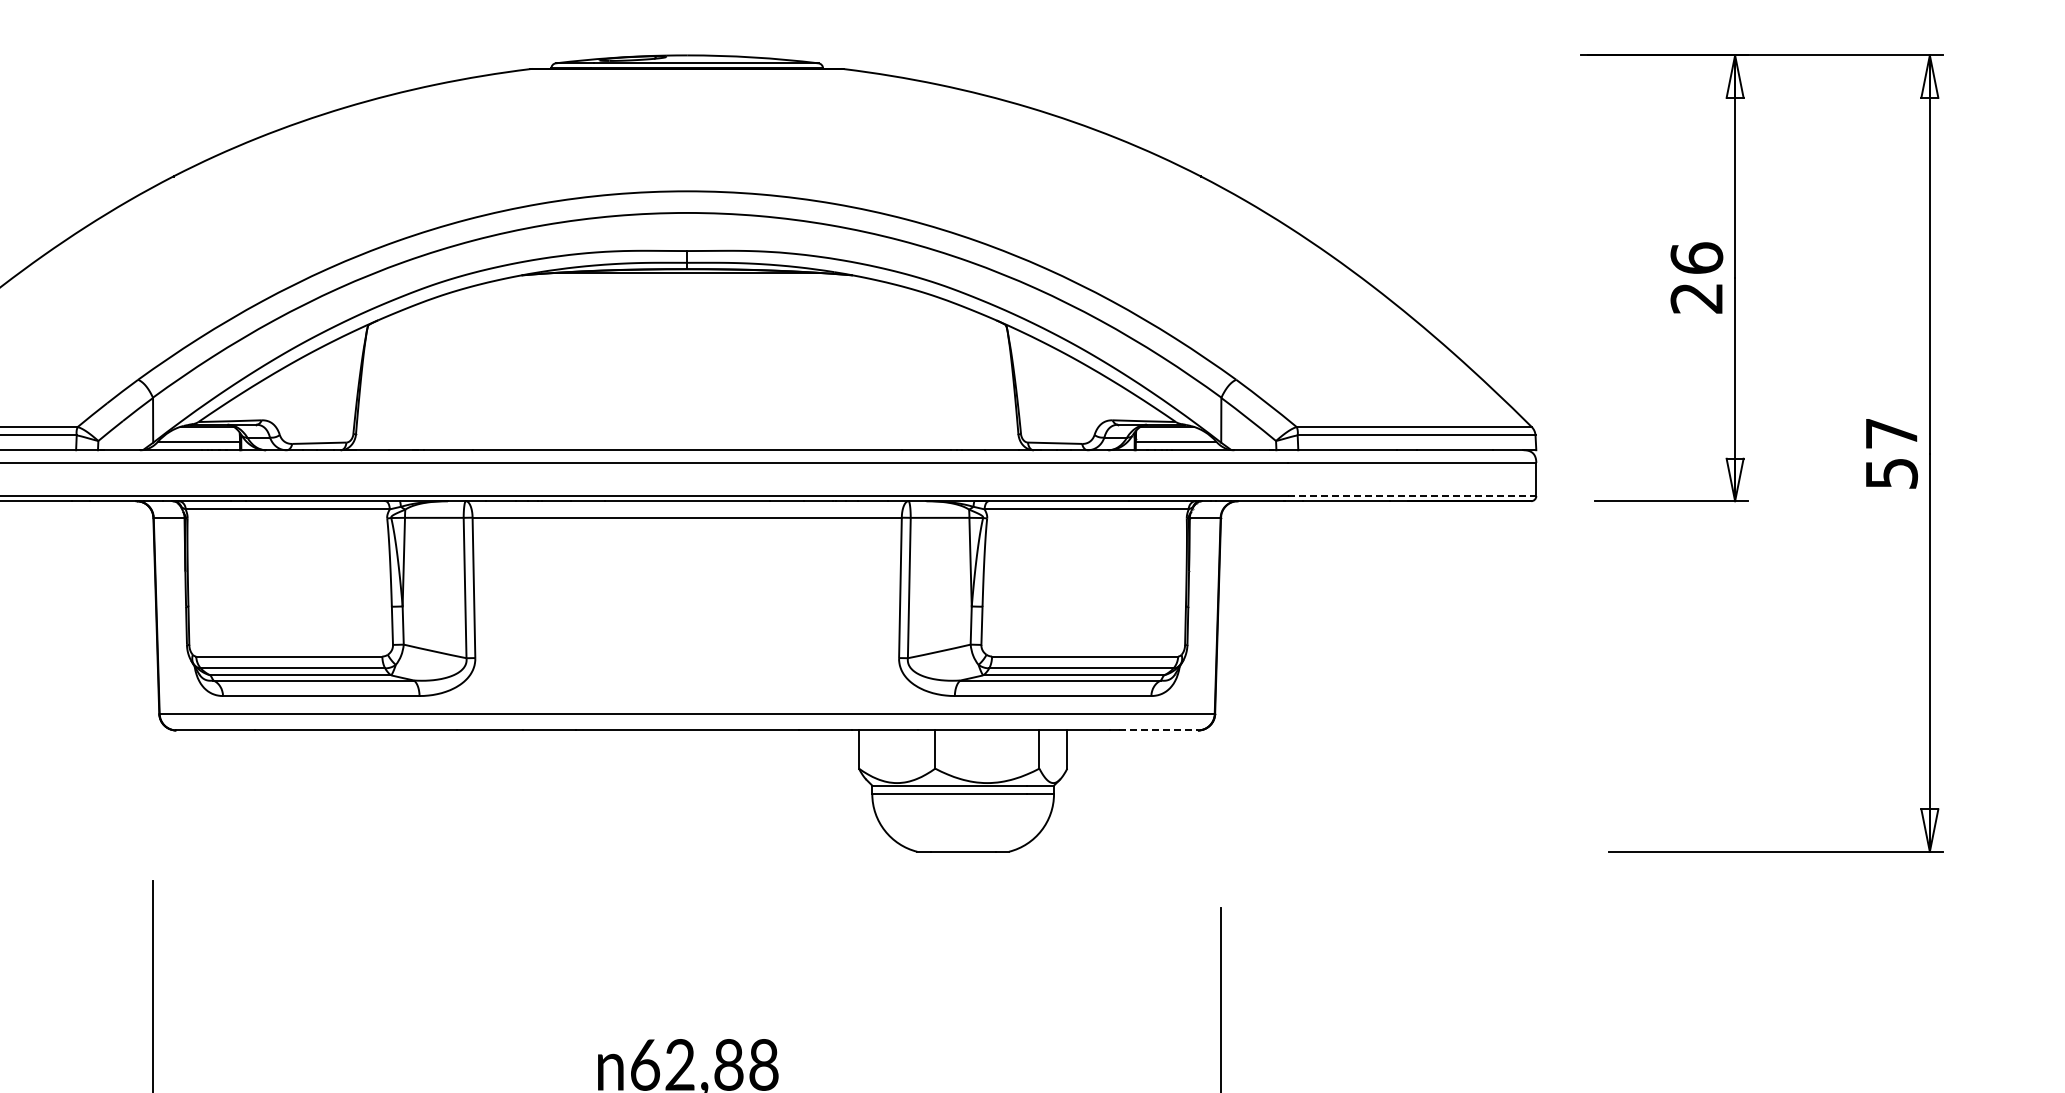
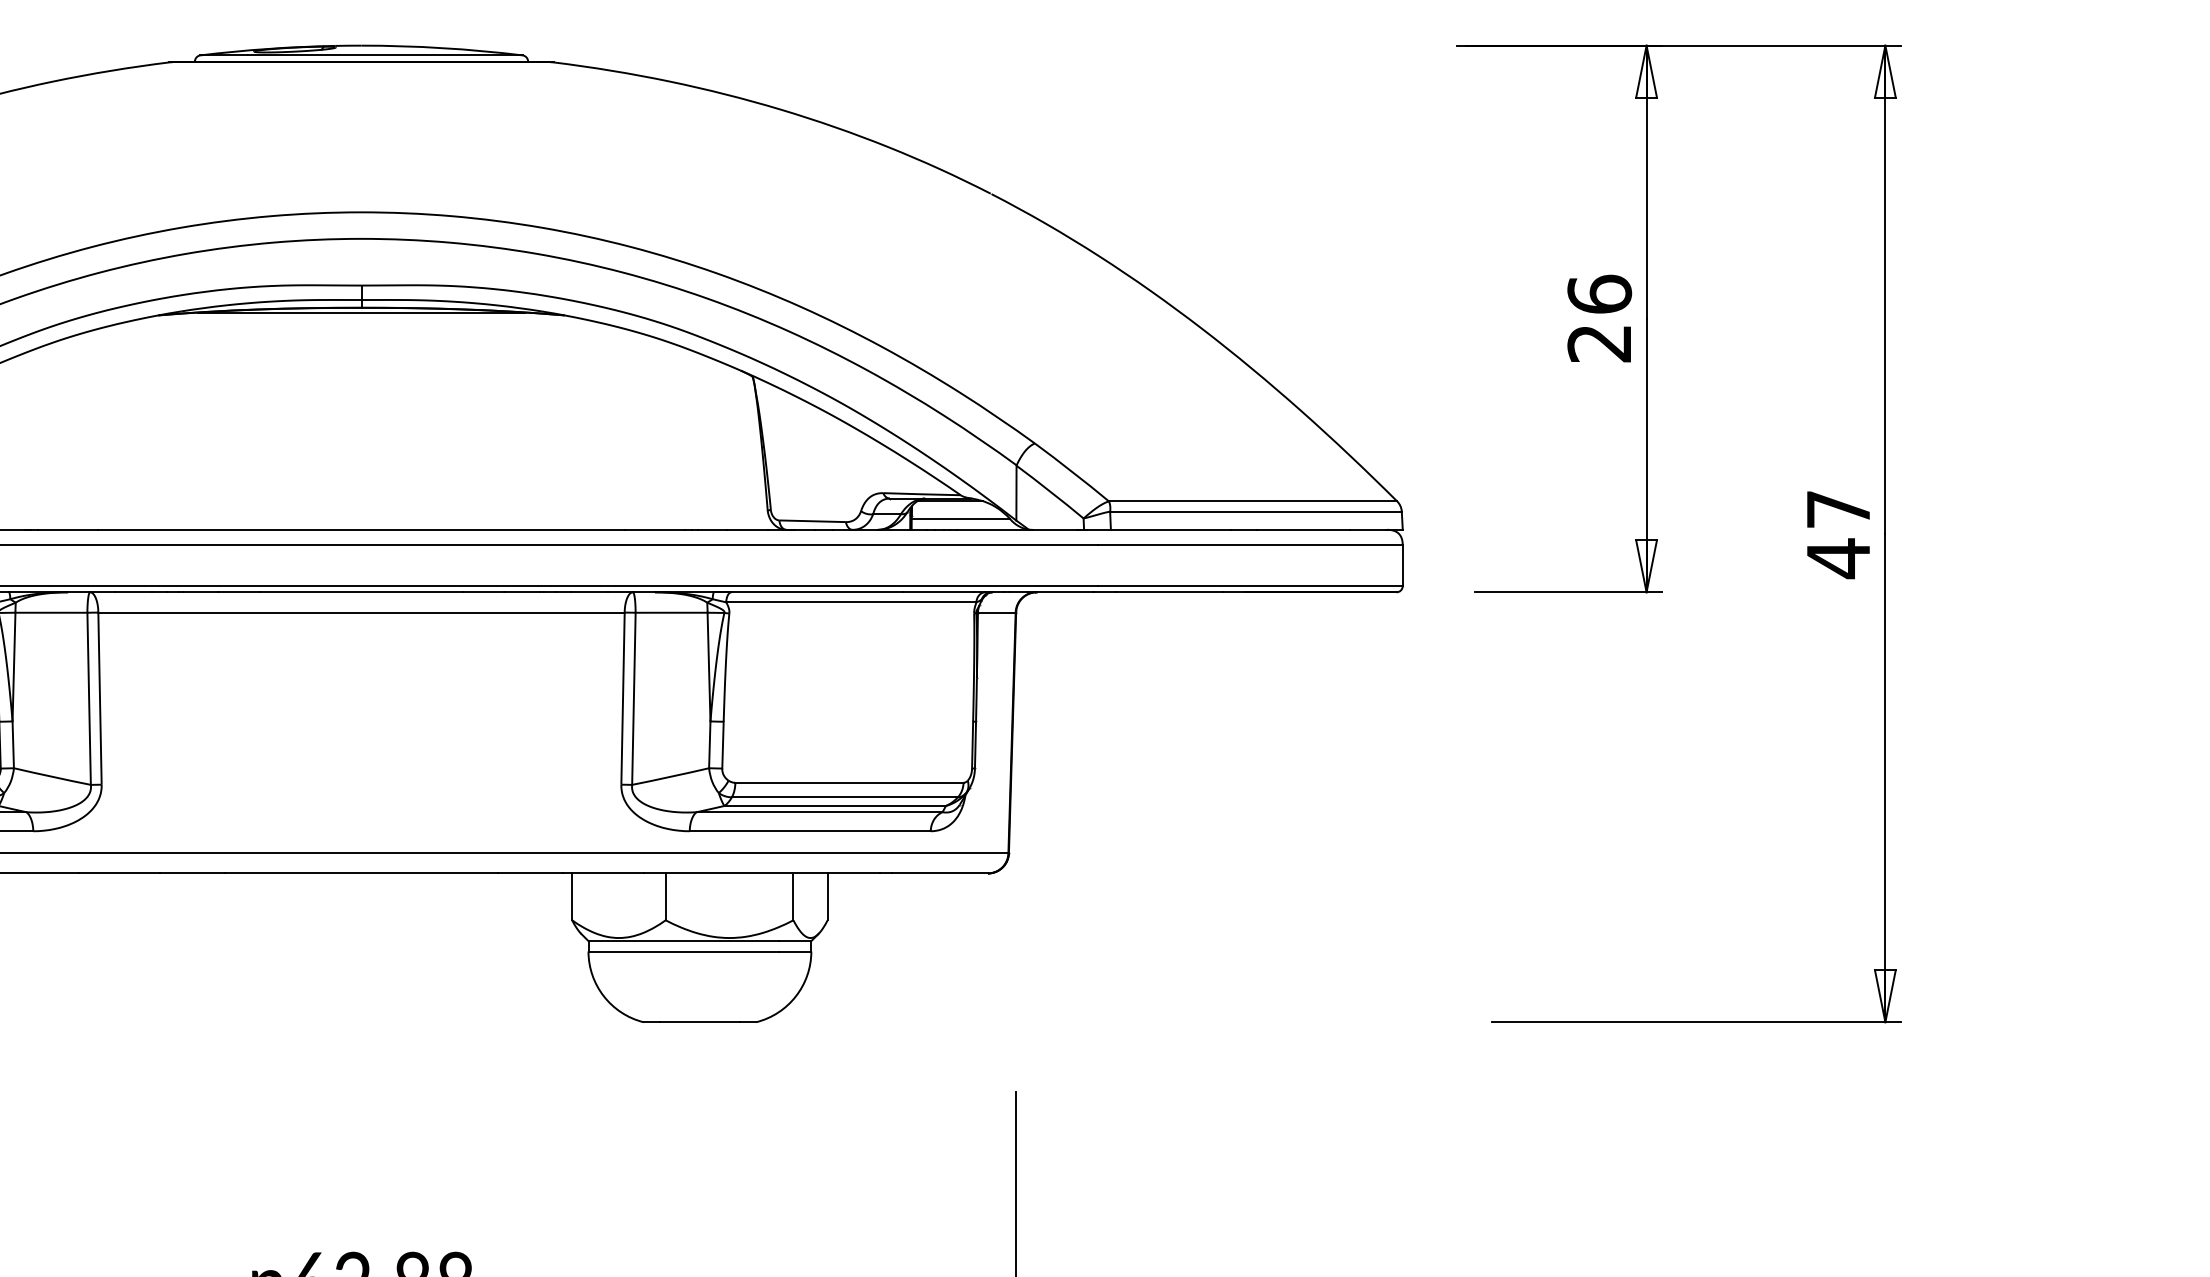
text: (1892, 473) -> (1839, 558), 57 -> 47
line: (1412, 496) -> (1250, 586), dashed -> solid
line: (1159, 730) -> (940, 873), dashed -> solid

